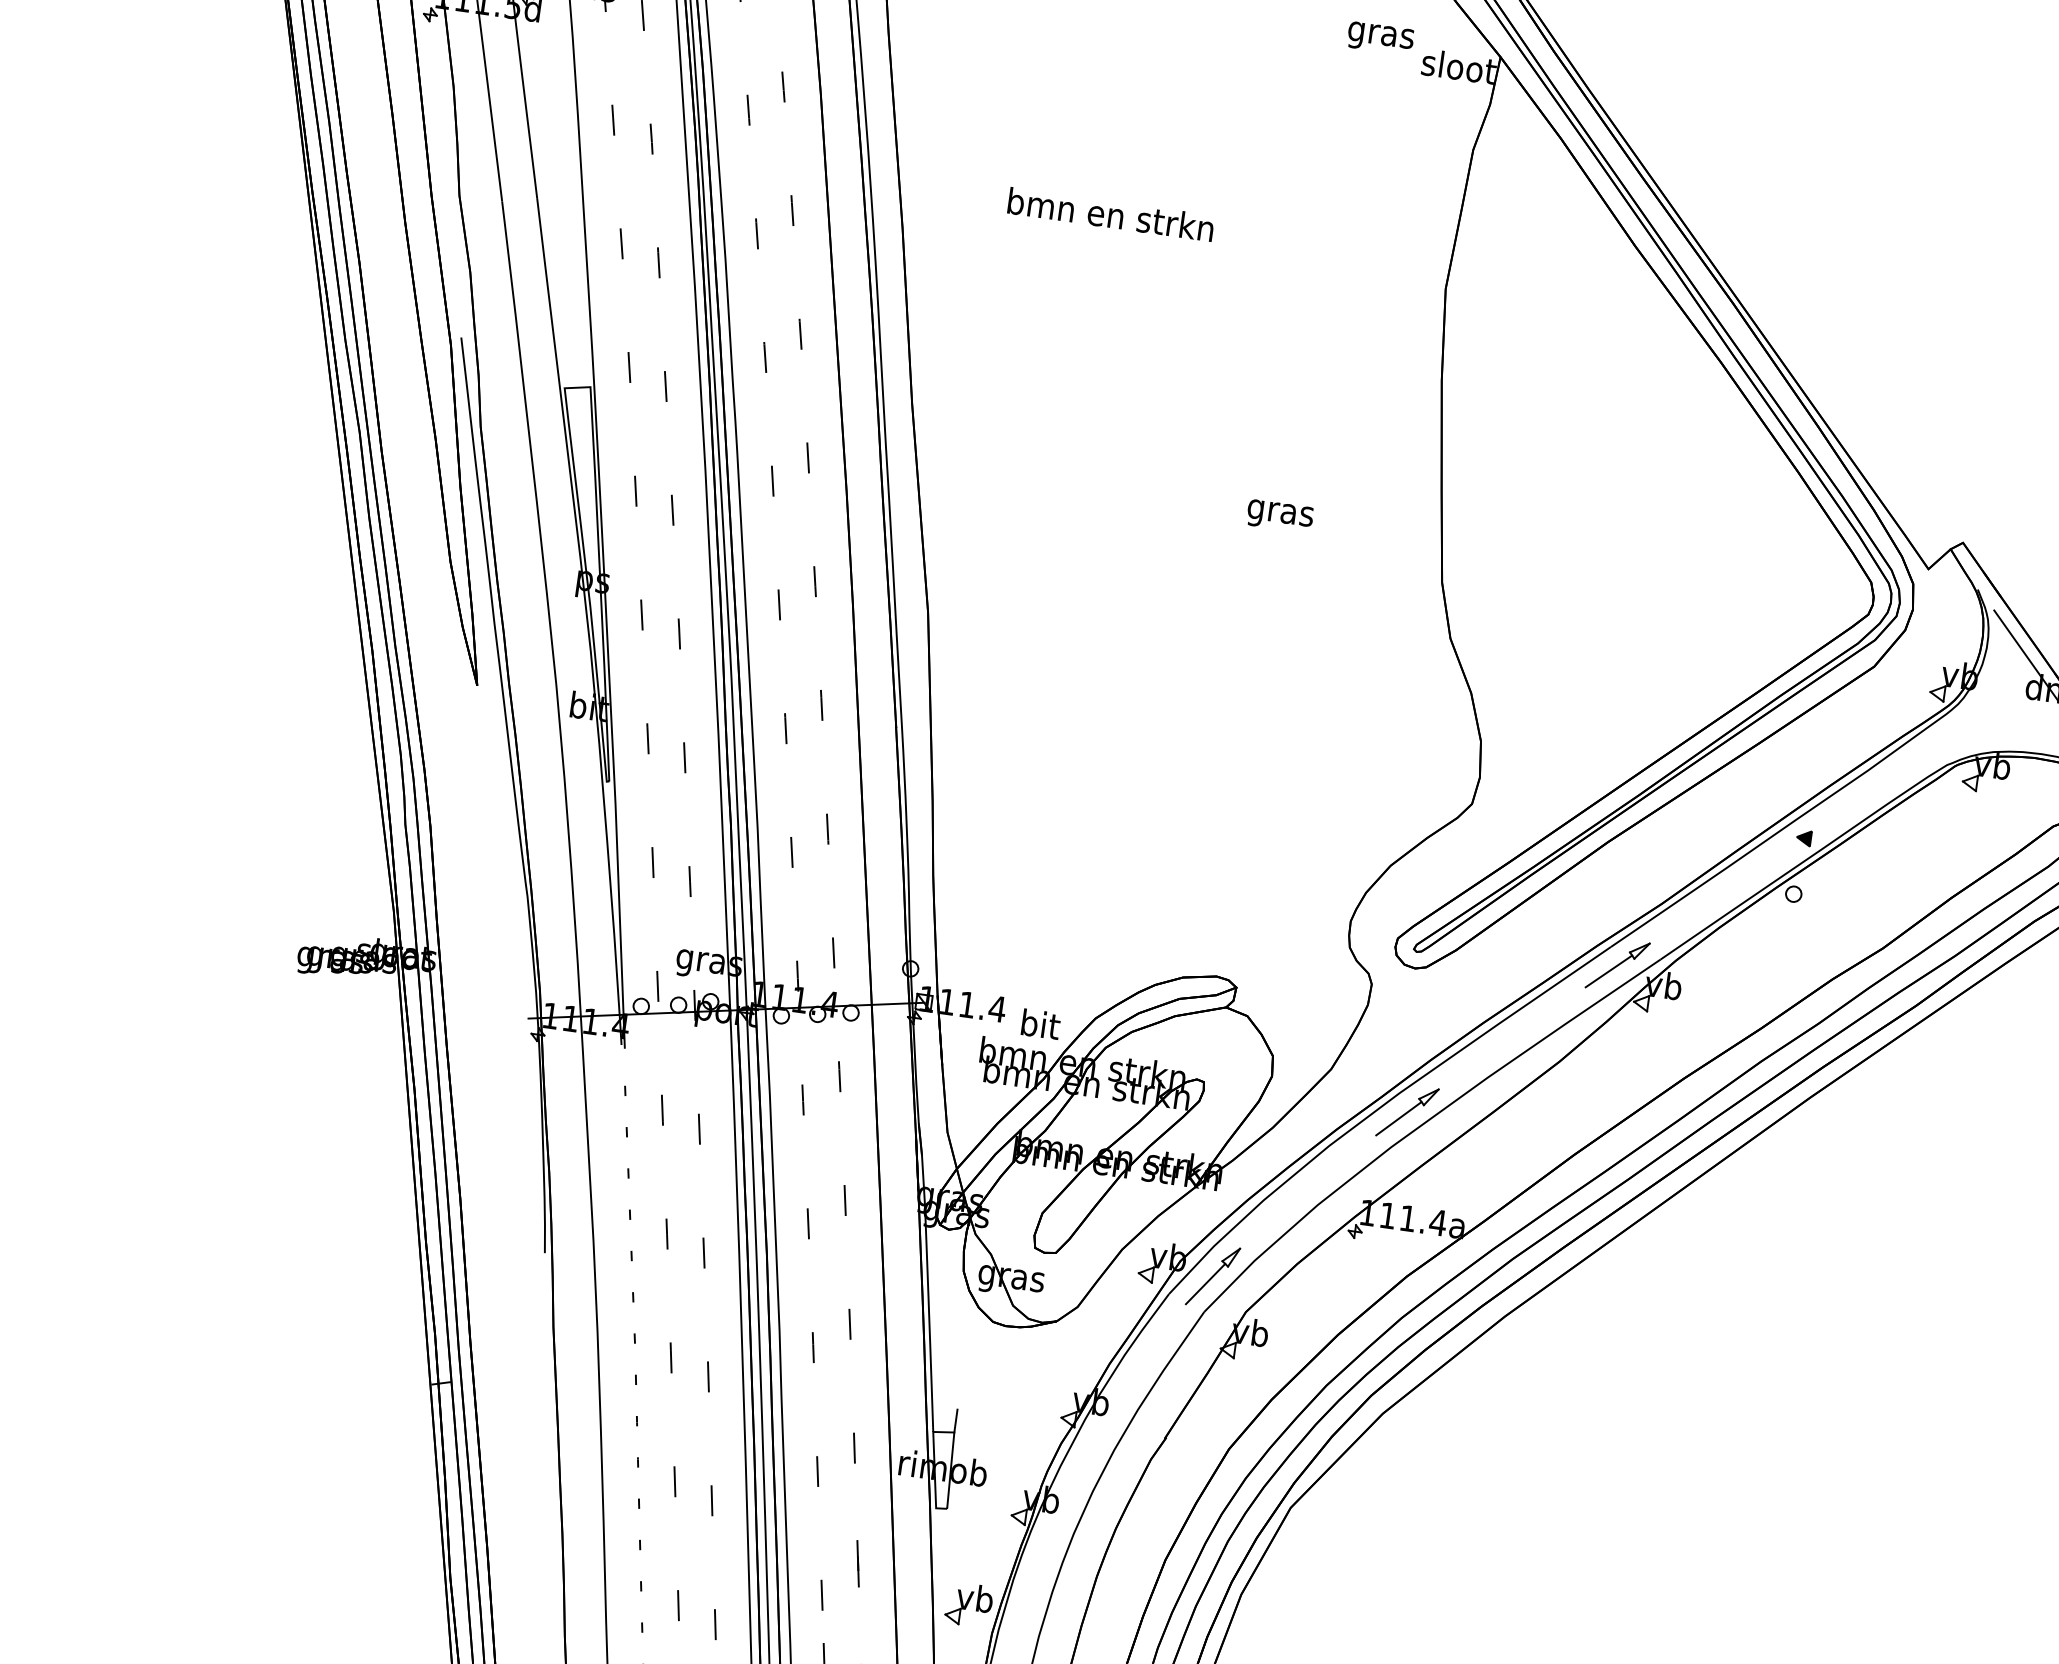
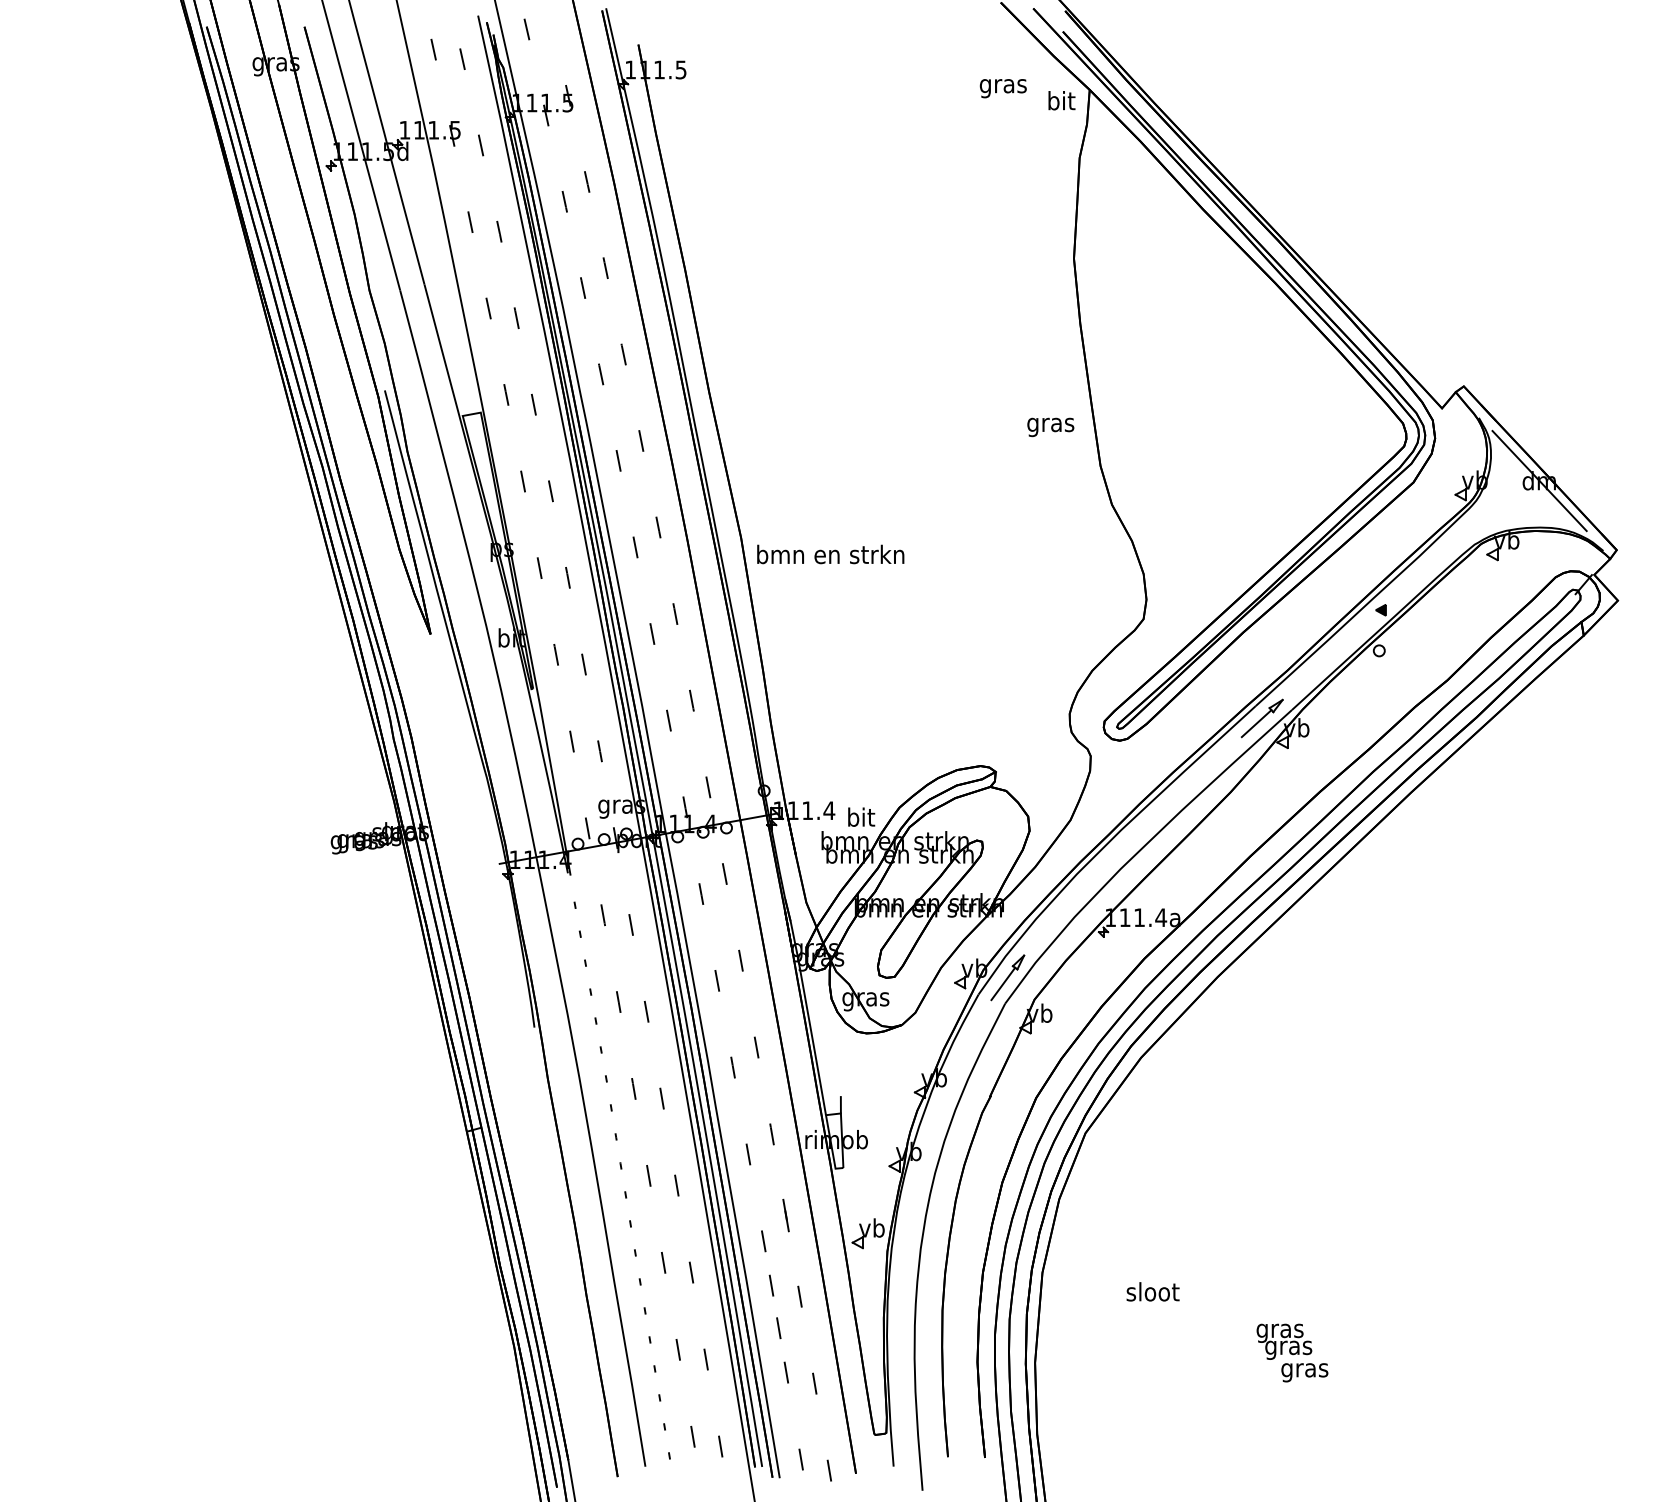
text: (1459, 66) -> (1061, 100), sloot -> bit
text: (1110, 214) -> (830, 554), moved
text: (1279, 516) -> (1050, 427), moved
part: (1407, 1111) -> (1128, 842), removed

